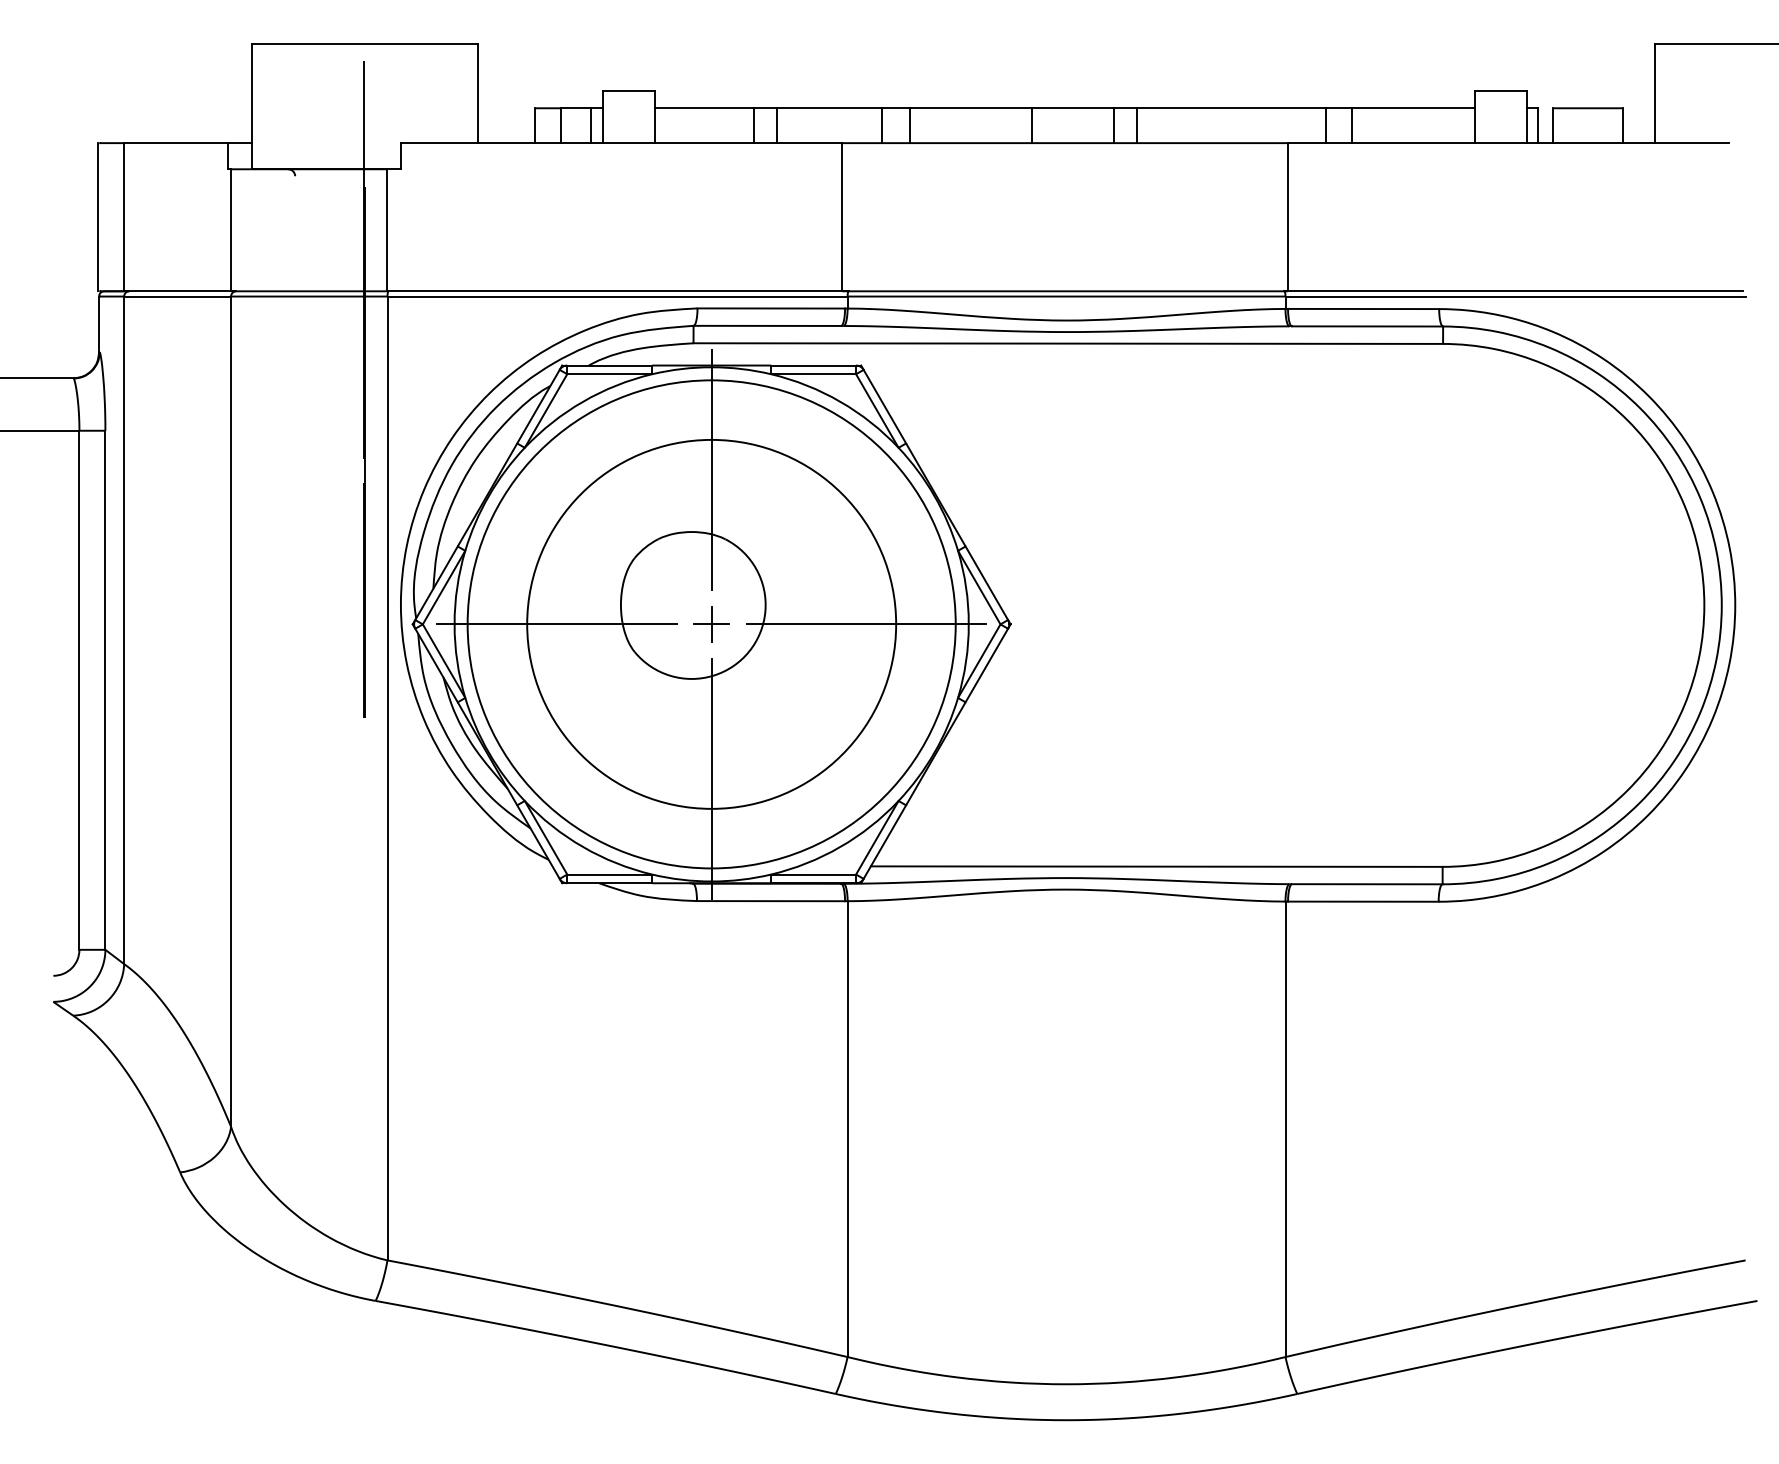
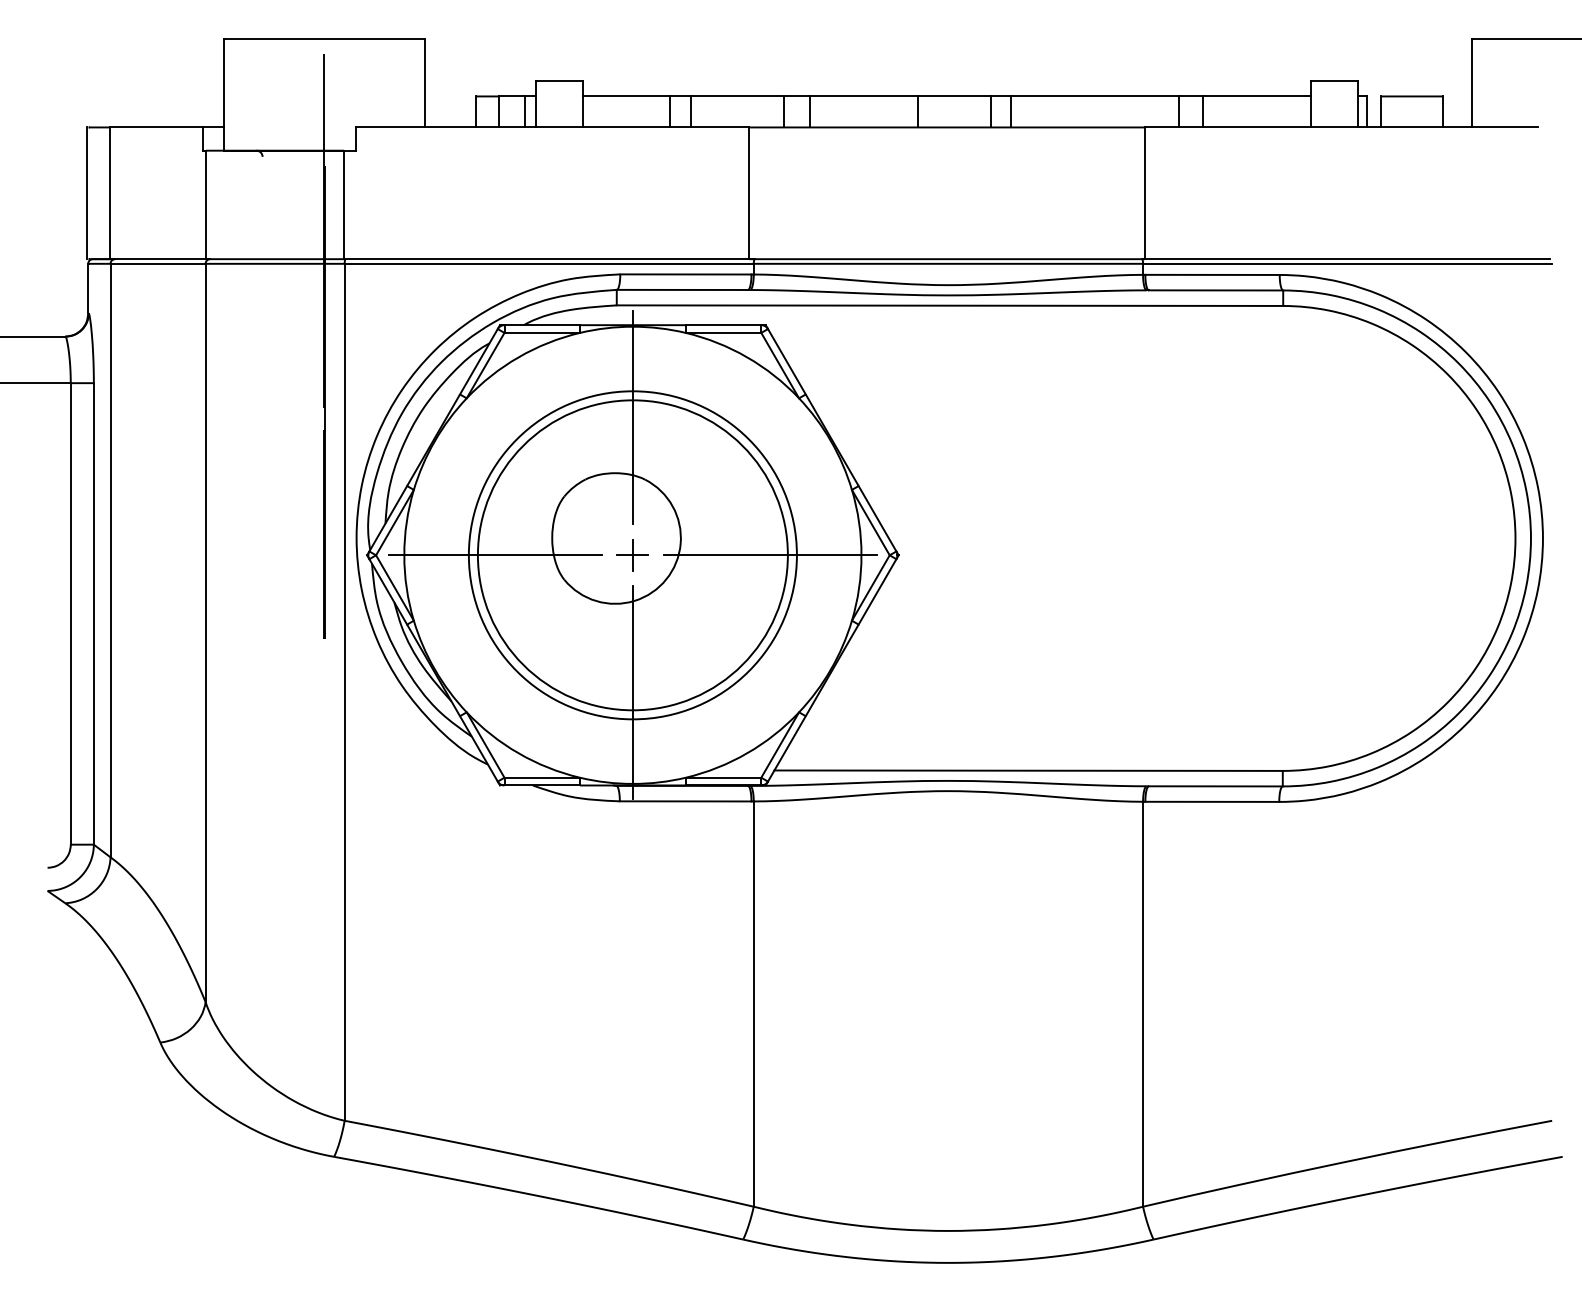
circle: (711, 624) -> (632, 555), size x0.71

